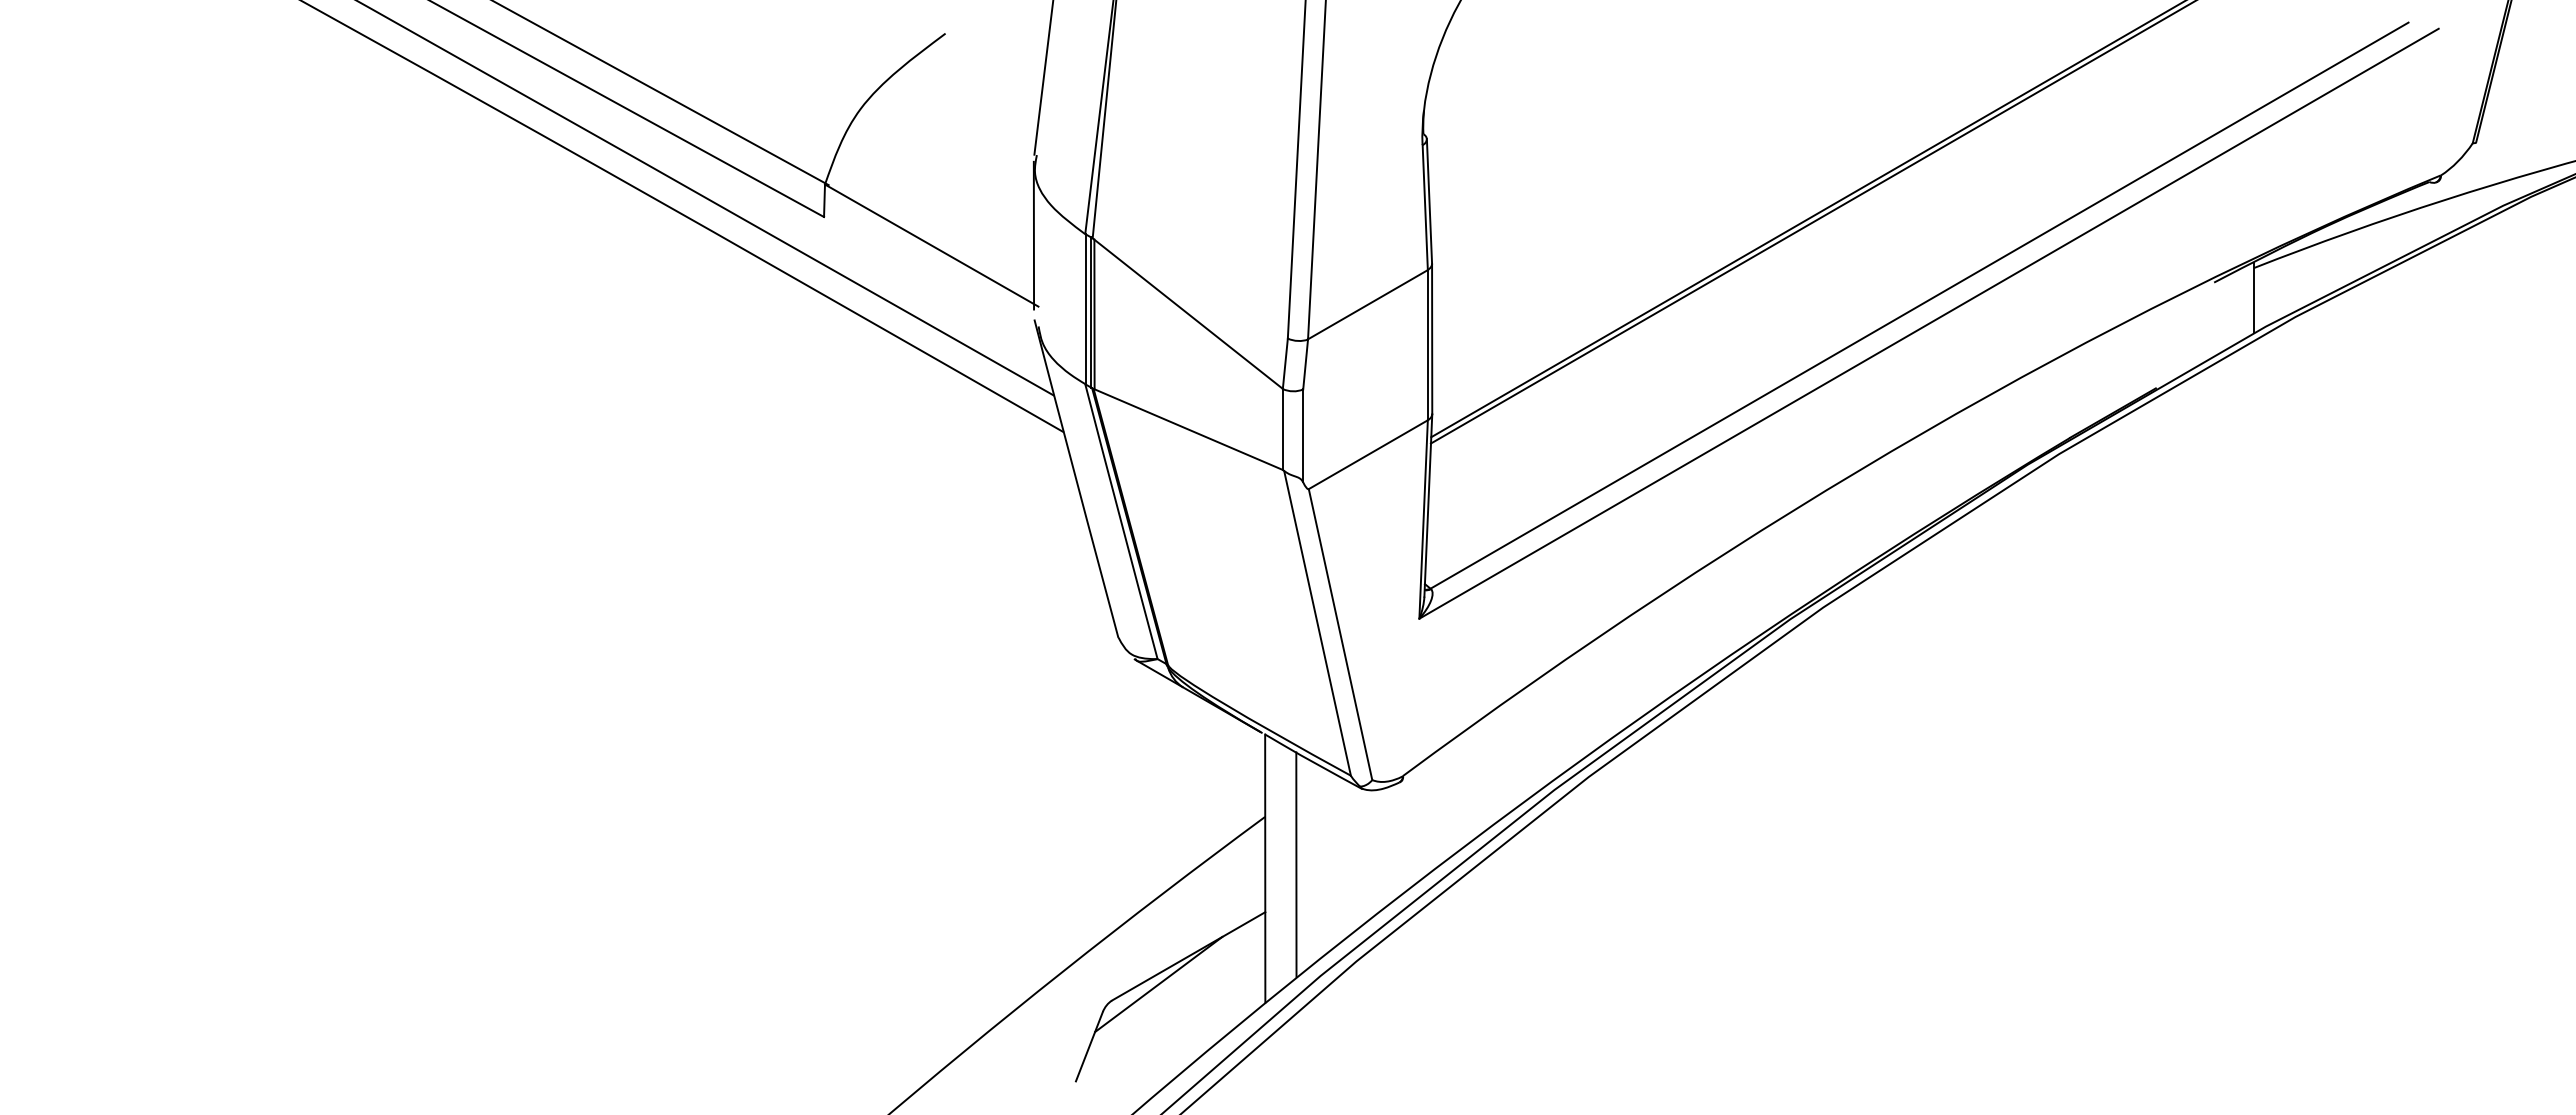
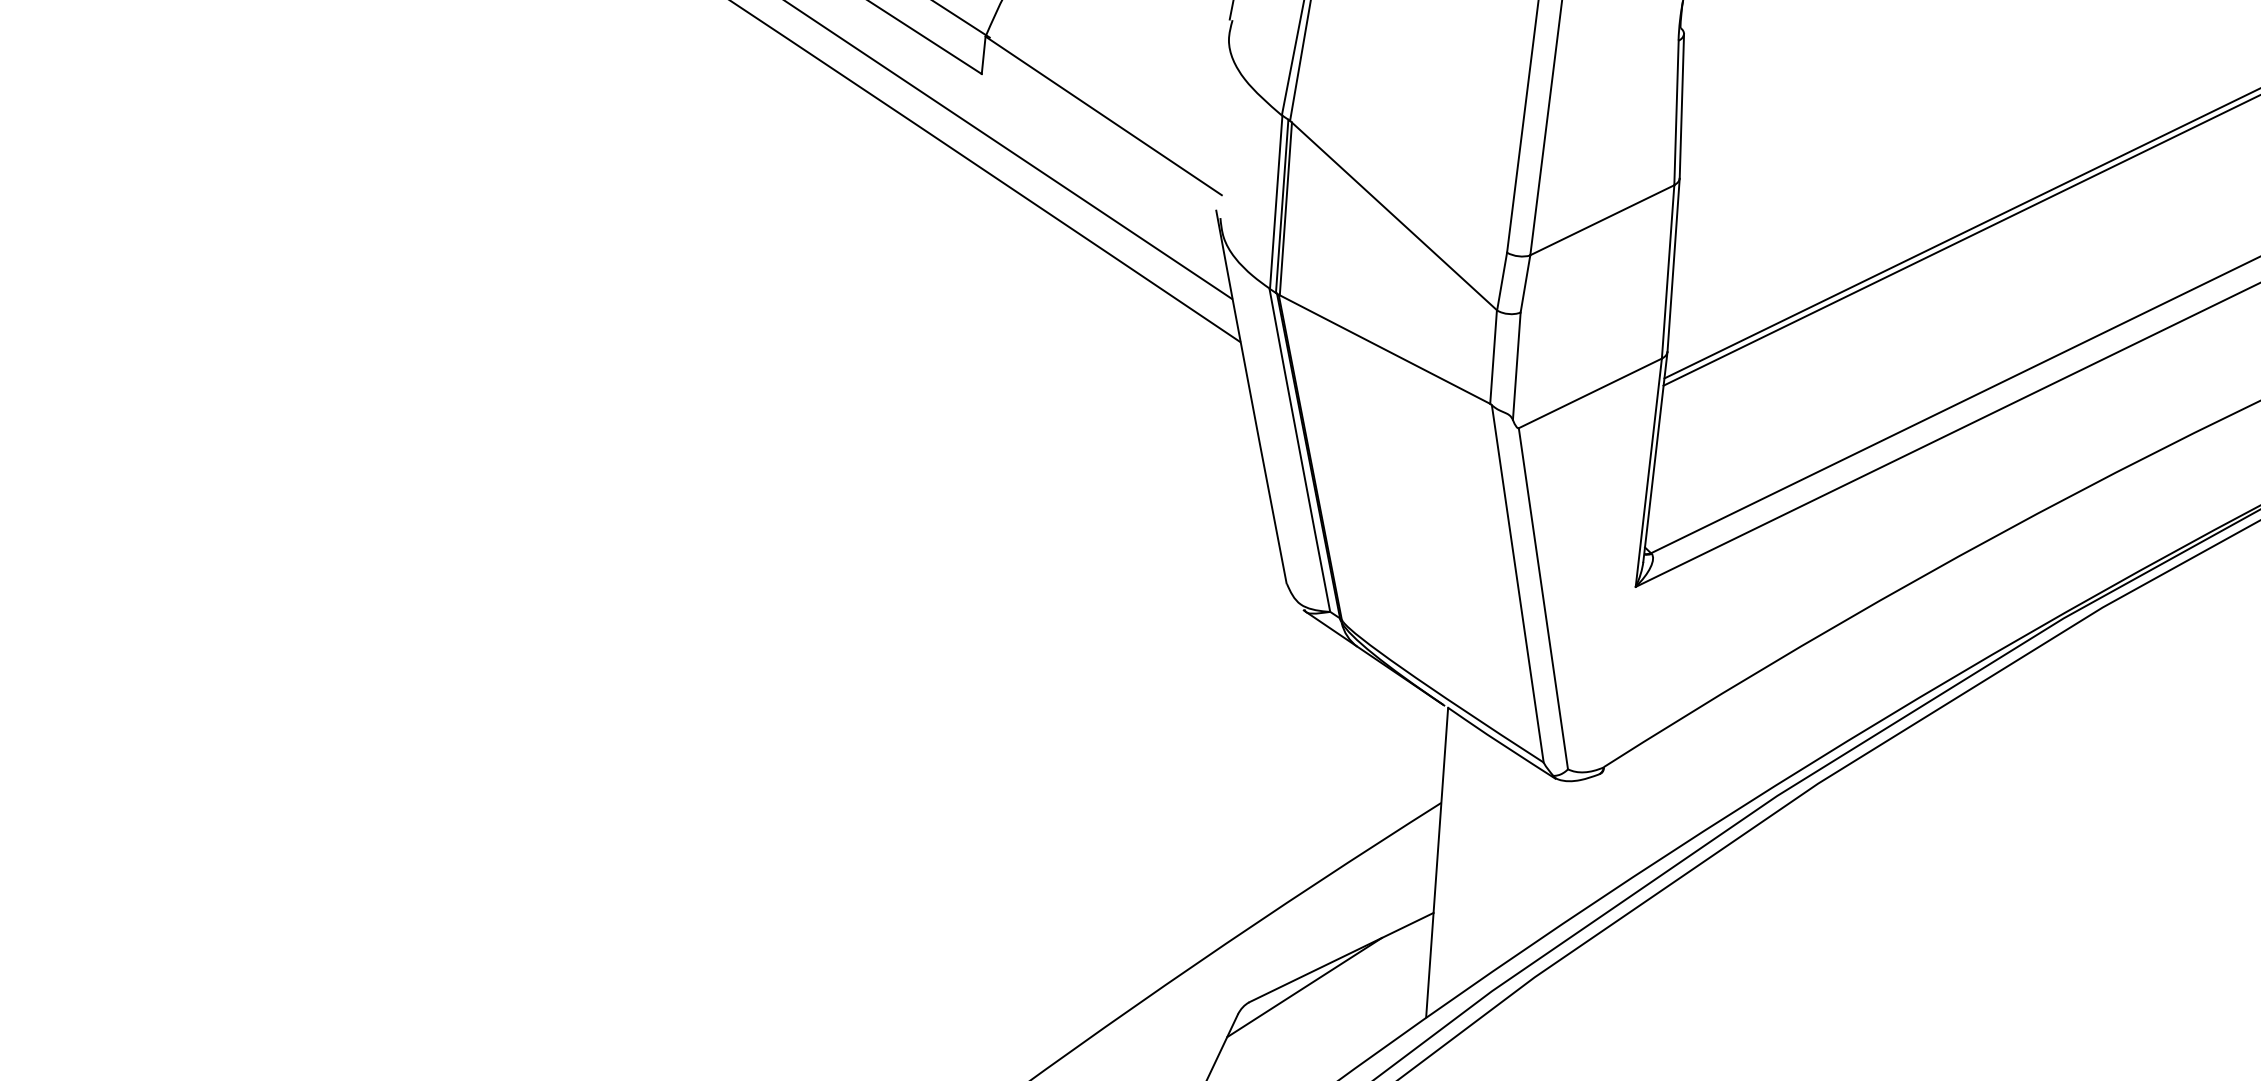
line: (1033, 235) -> (1222, 112), removed
line: (1296, 864) -> (1473, 860), removed

